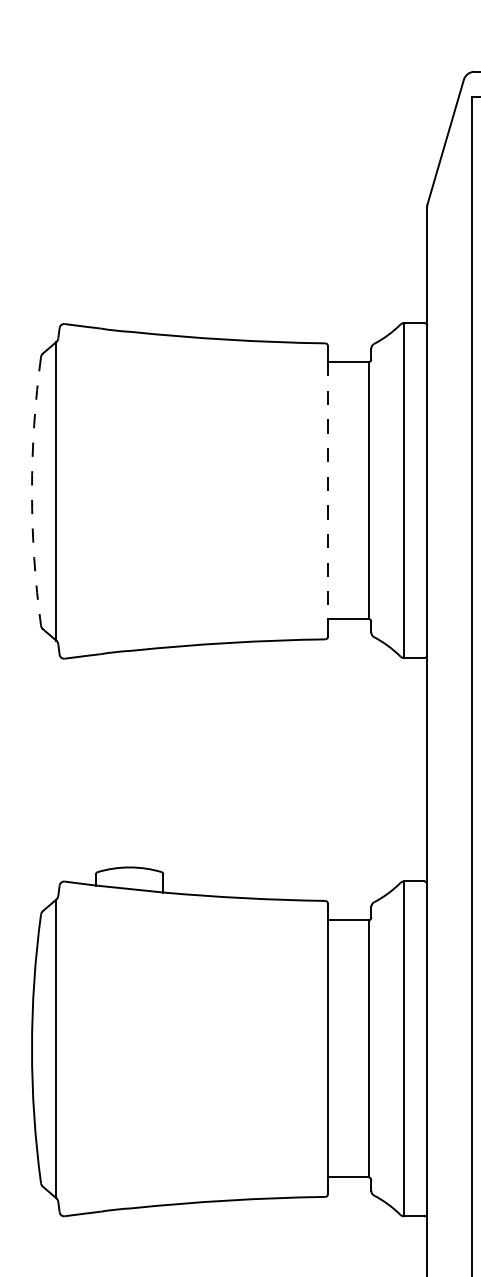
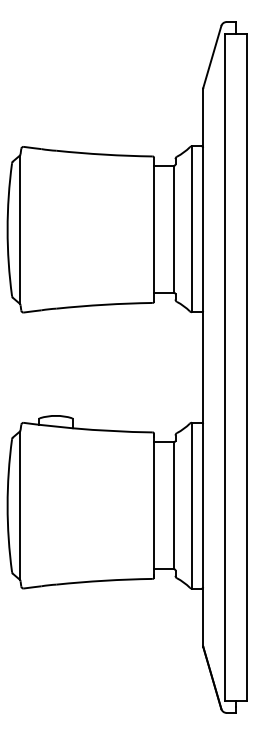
arc: (31, 490) -> (7, 229), dashed -> solid
line: (328, 490) -> (154, 229), dashed -> solid

